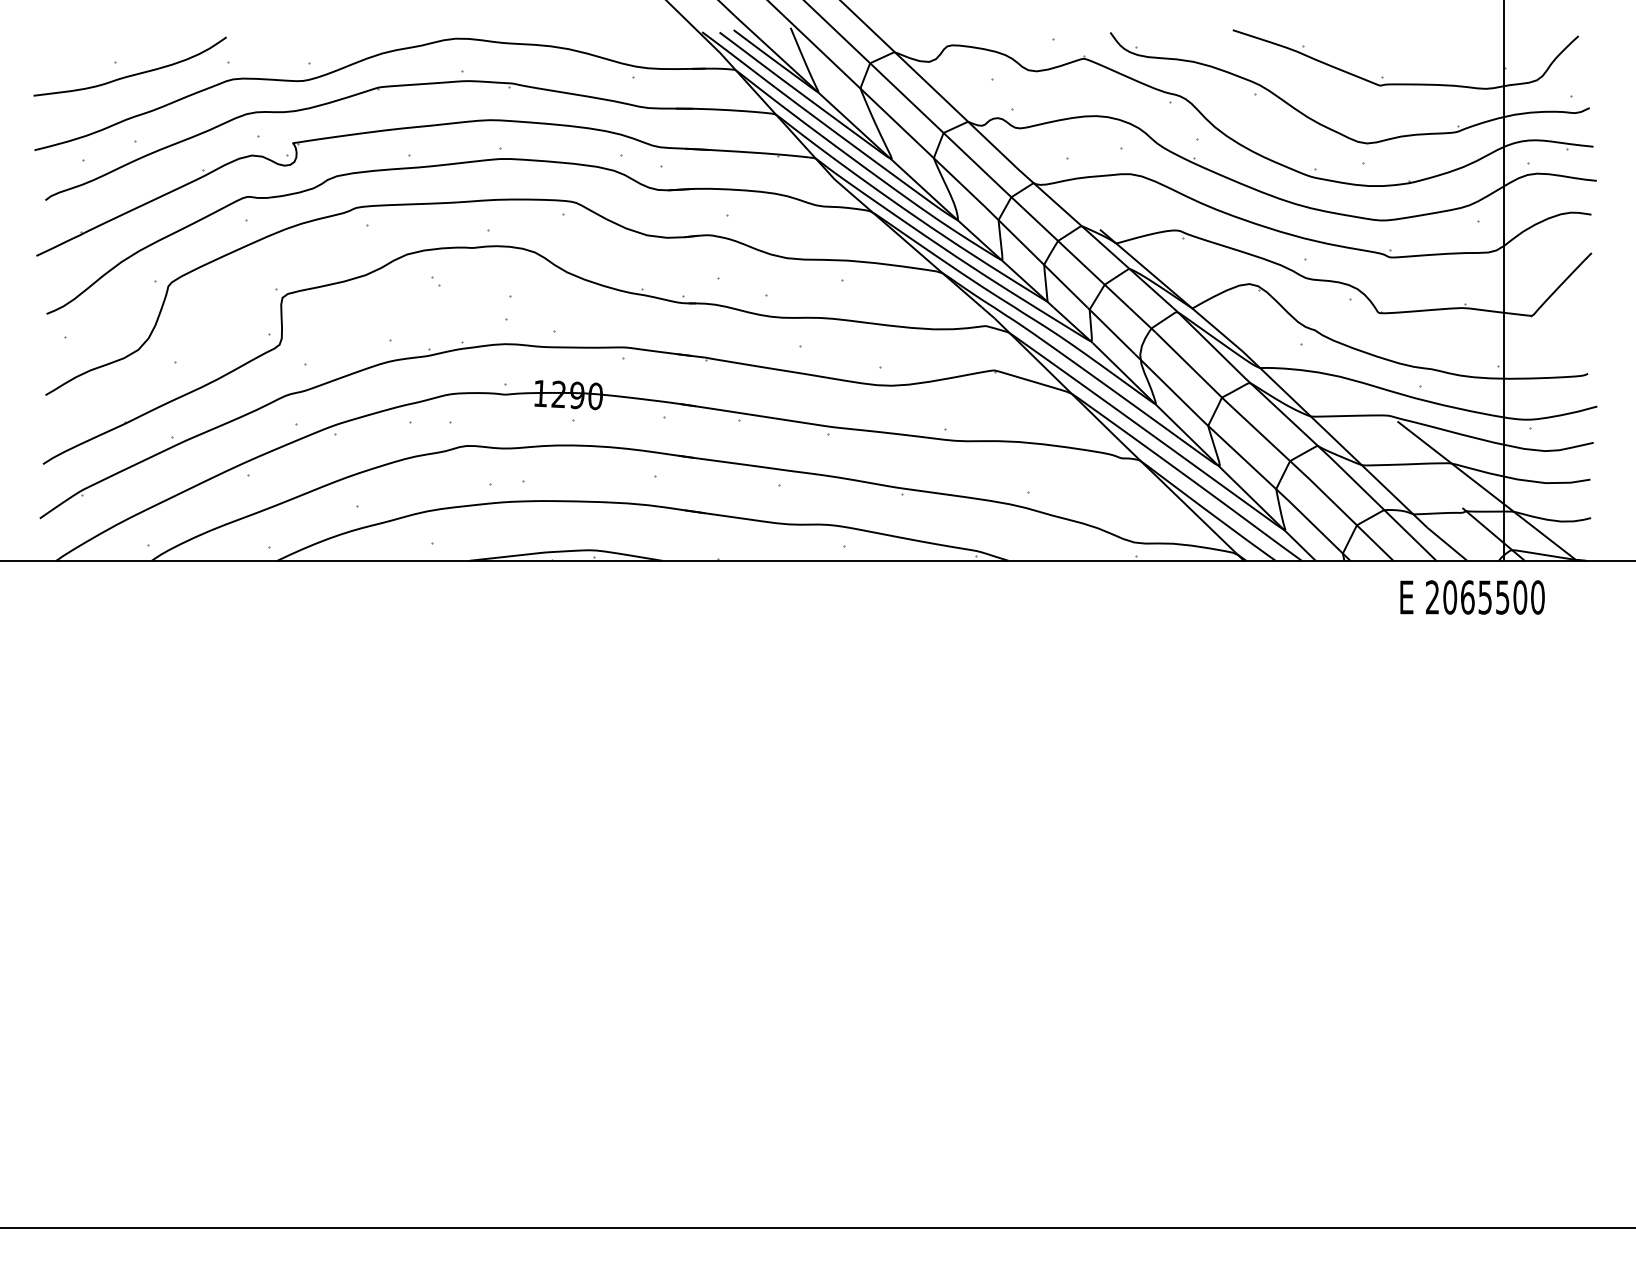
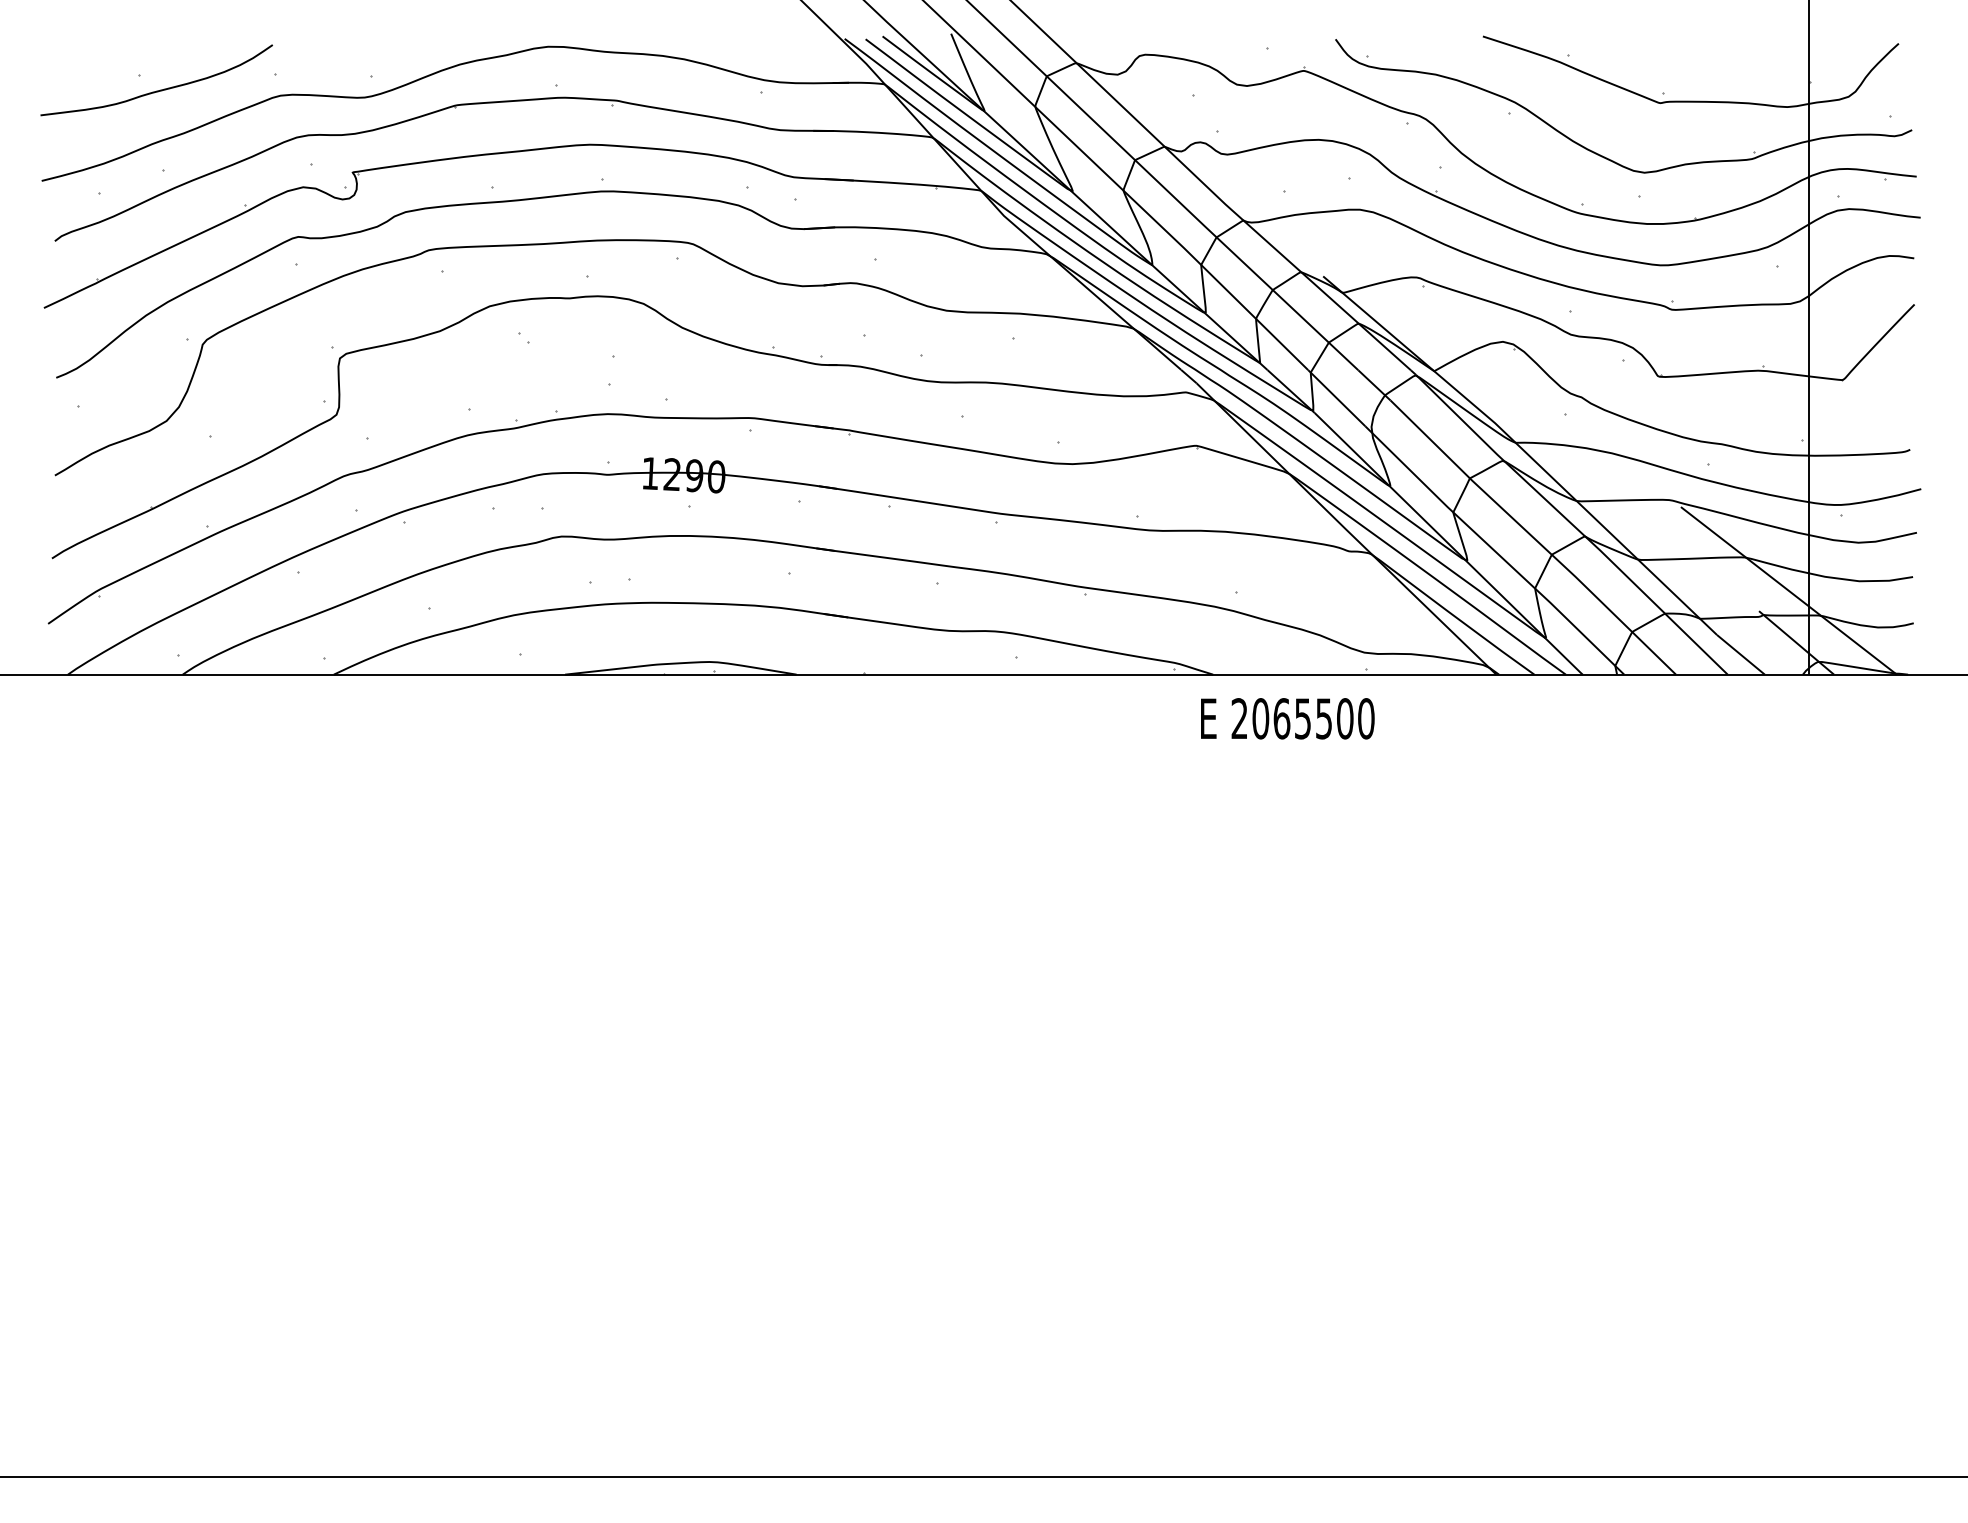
text: (1472, 597) -> (1287, 718), moved

